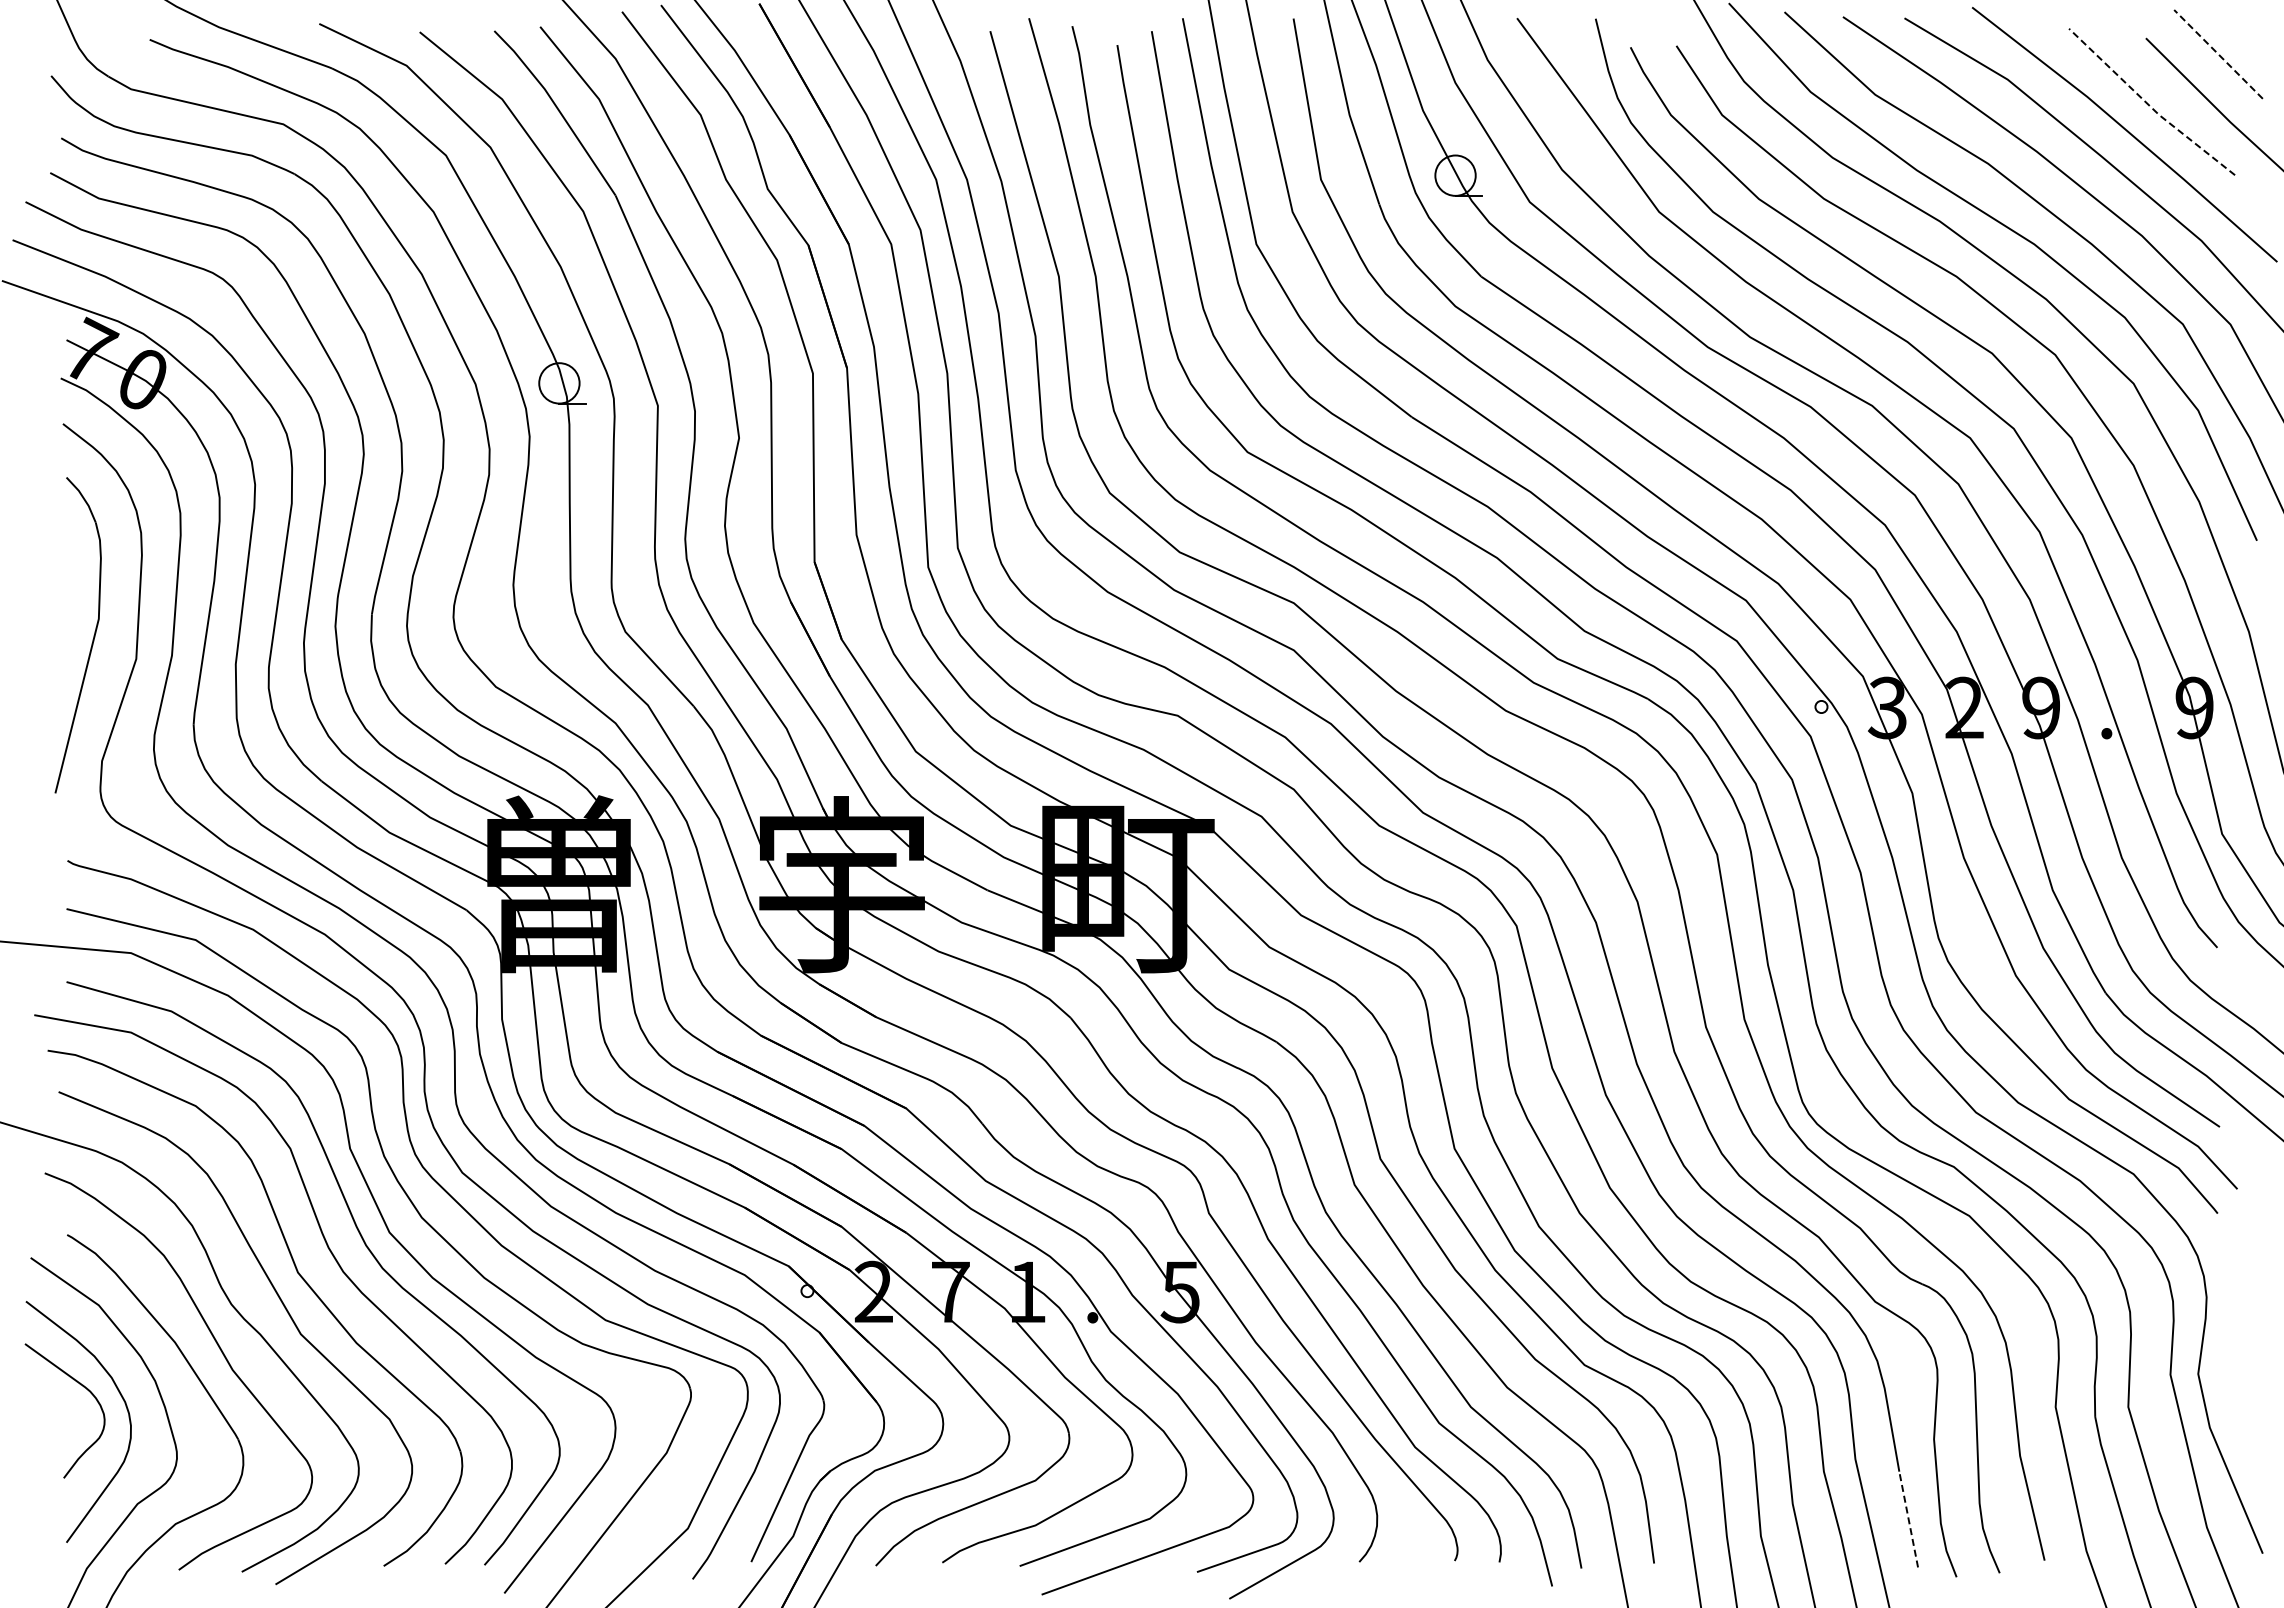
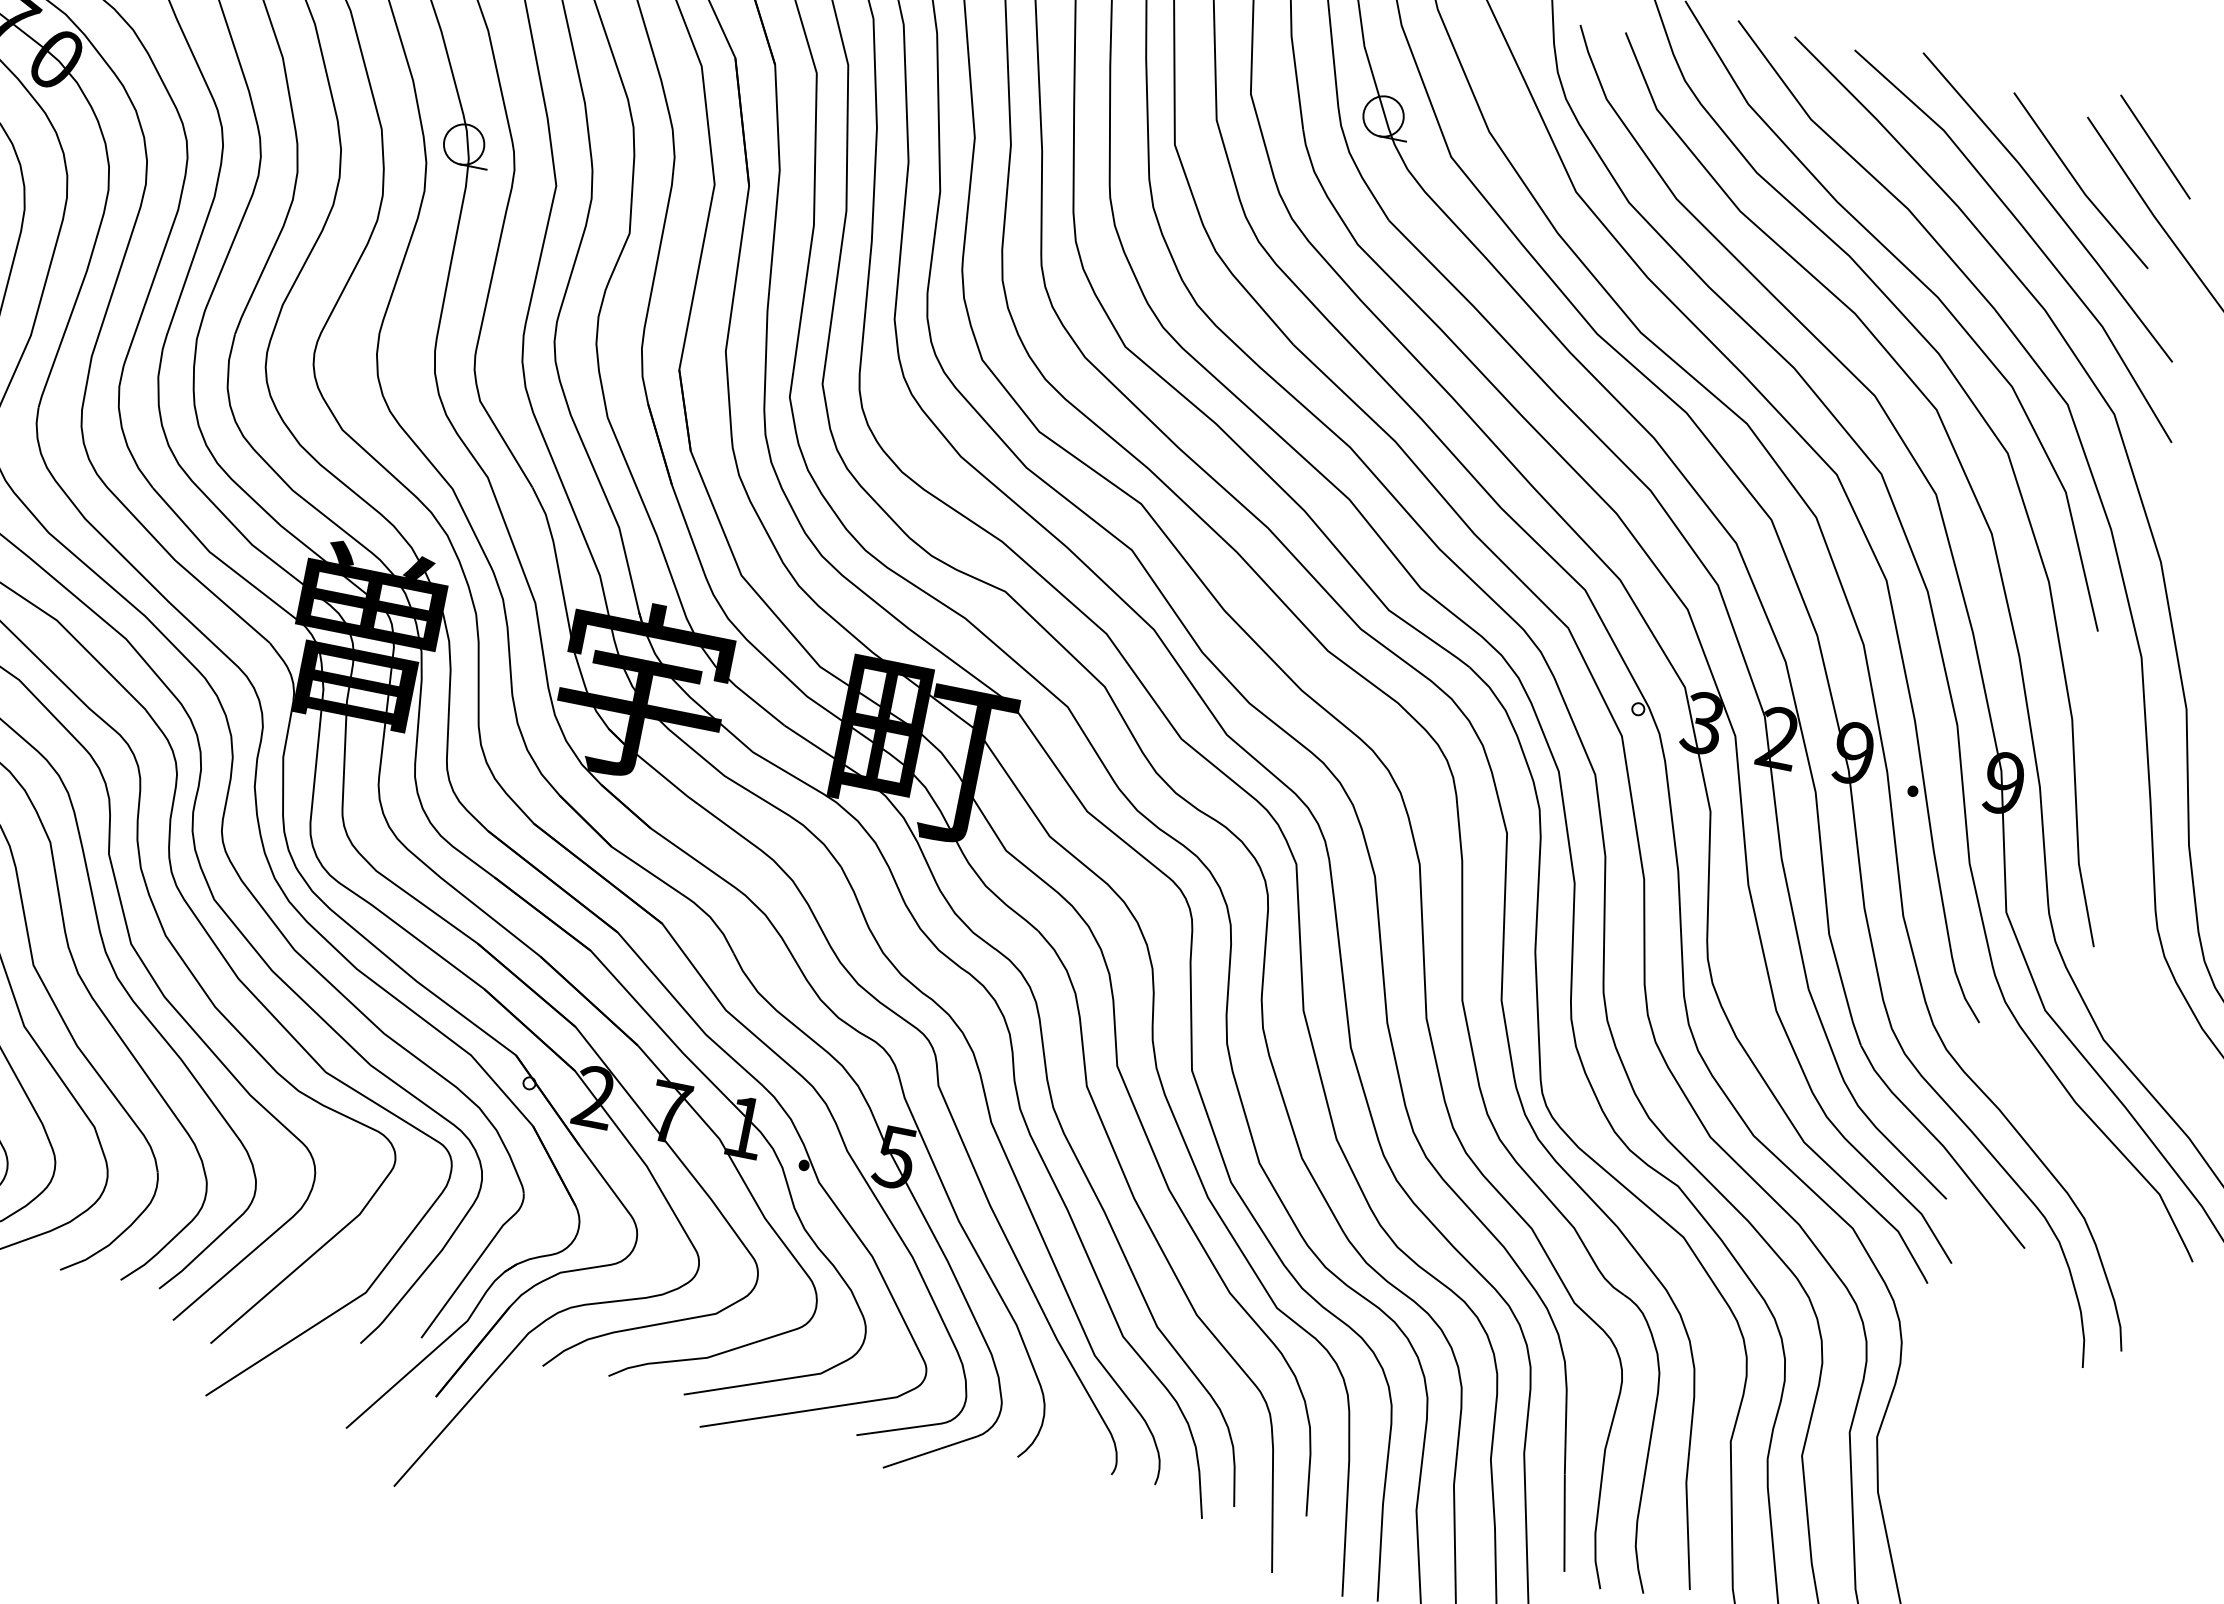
line: (2218, 54) -> (2155, 147), dashed -> solid
line: (2149, 105) -> (2077, 183), dashed -> solid
line: (1908, 1519) -> (1564, 1523), dashed -> solid

